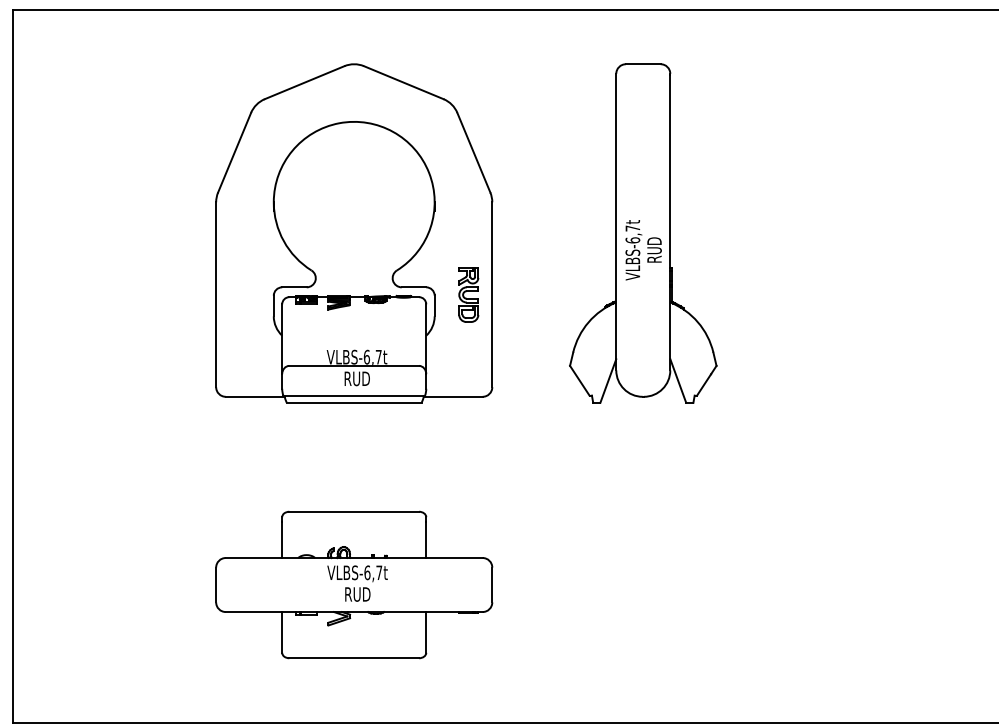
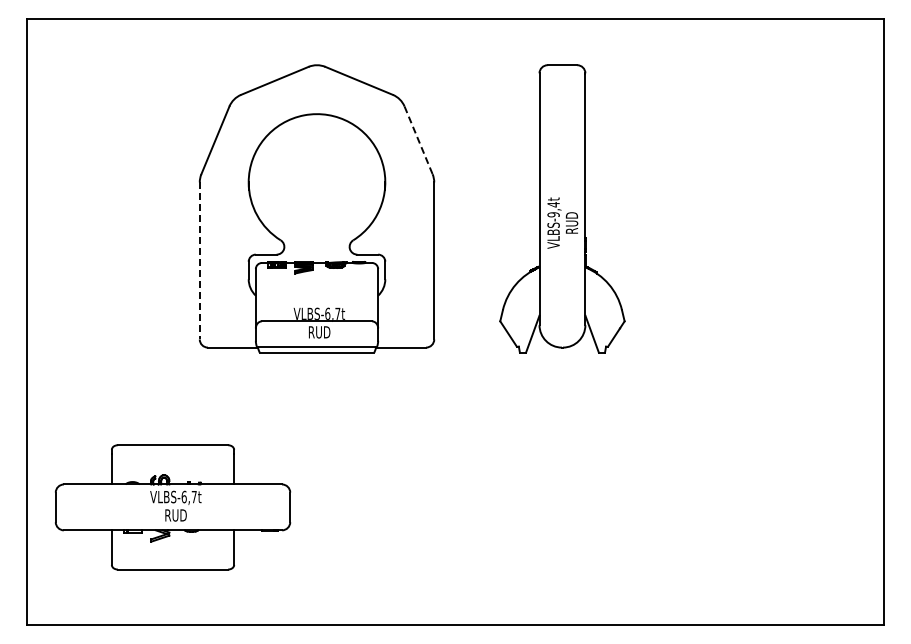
line: (473, 152) -> (418, 140), solid -> dashed
text: (632, 234) -> (553, 209), VLBS-6,7t -> VLBS-9,4t
part: (469, 294) -> (414, 260), removed
line: (215, 295) -> (199, 261), solid -> dashed
part: (354, 585) -> (173, 507), moved

